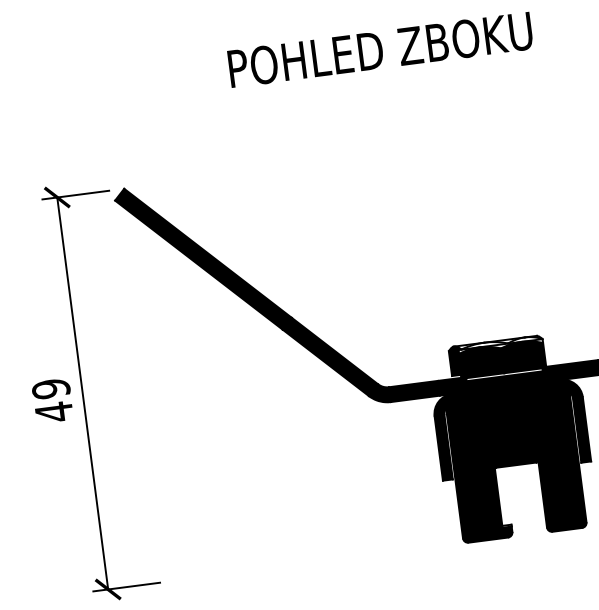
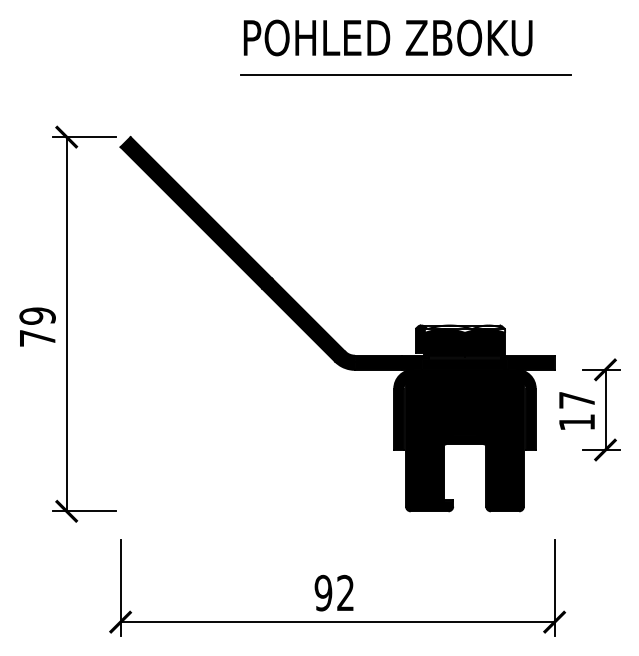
line: (403, 85) -> (405, 74), added
text: (54, 412) -> (37, 338), 49 -> 79

